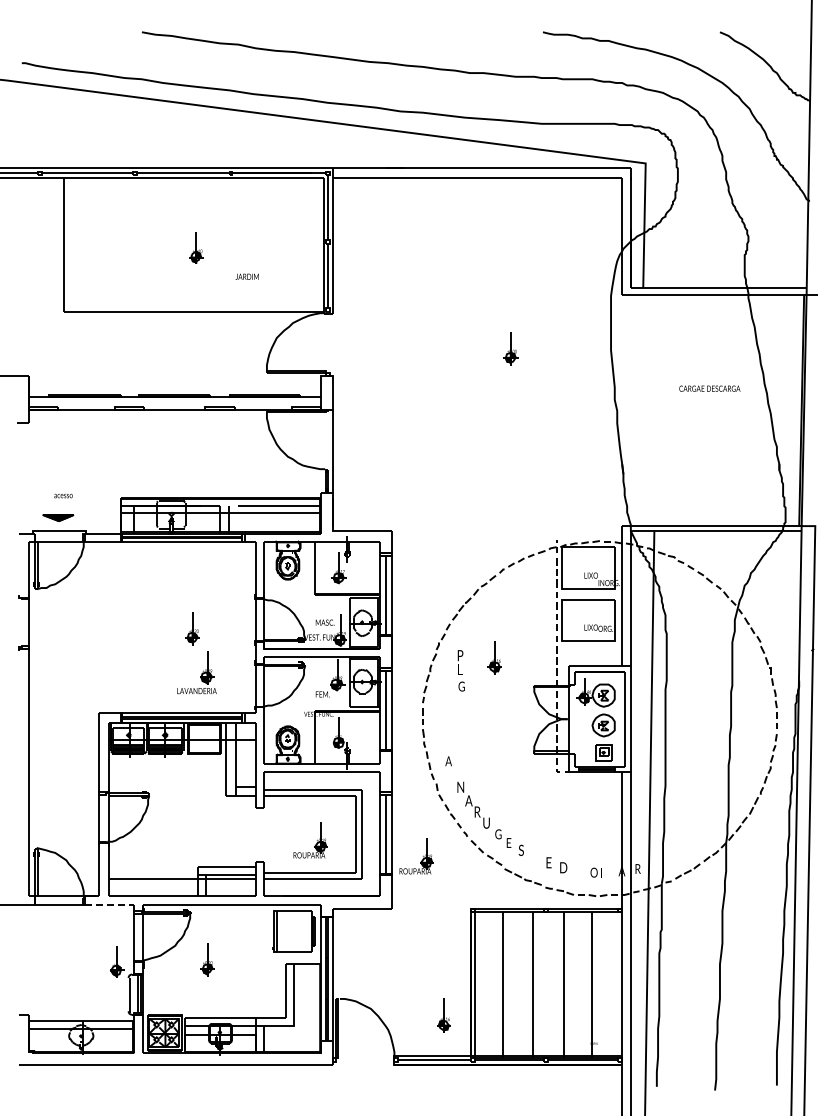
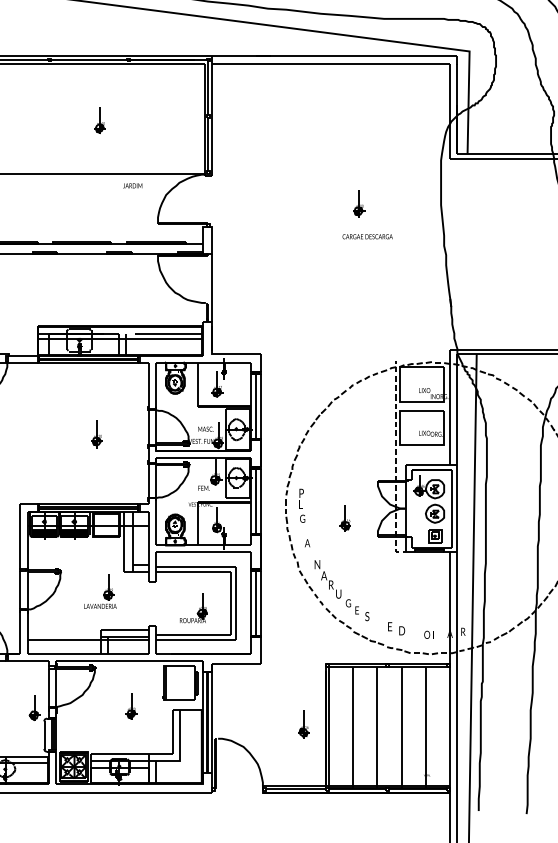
text: (246, 276) -> (132, 185), moved
text: (709, 388) -> (367, 236), moved
part: (494, 657) -> (345, 517), moved
text: (460, 670) -> (301, 505), moved
part: (196, 672) -> (100, 591), moved
part: (422, 858) -> (285, 623), removed
line: (109, 904) -> (28, 661), dashed -> solid
part: (207, 959) -> (131, 706), moved
part: (443, 1015) -> (303, 724), moved

